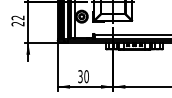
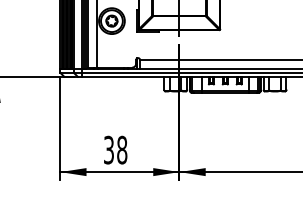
text: (86, 76) -> (121, 149), 30 -> 38

